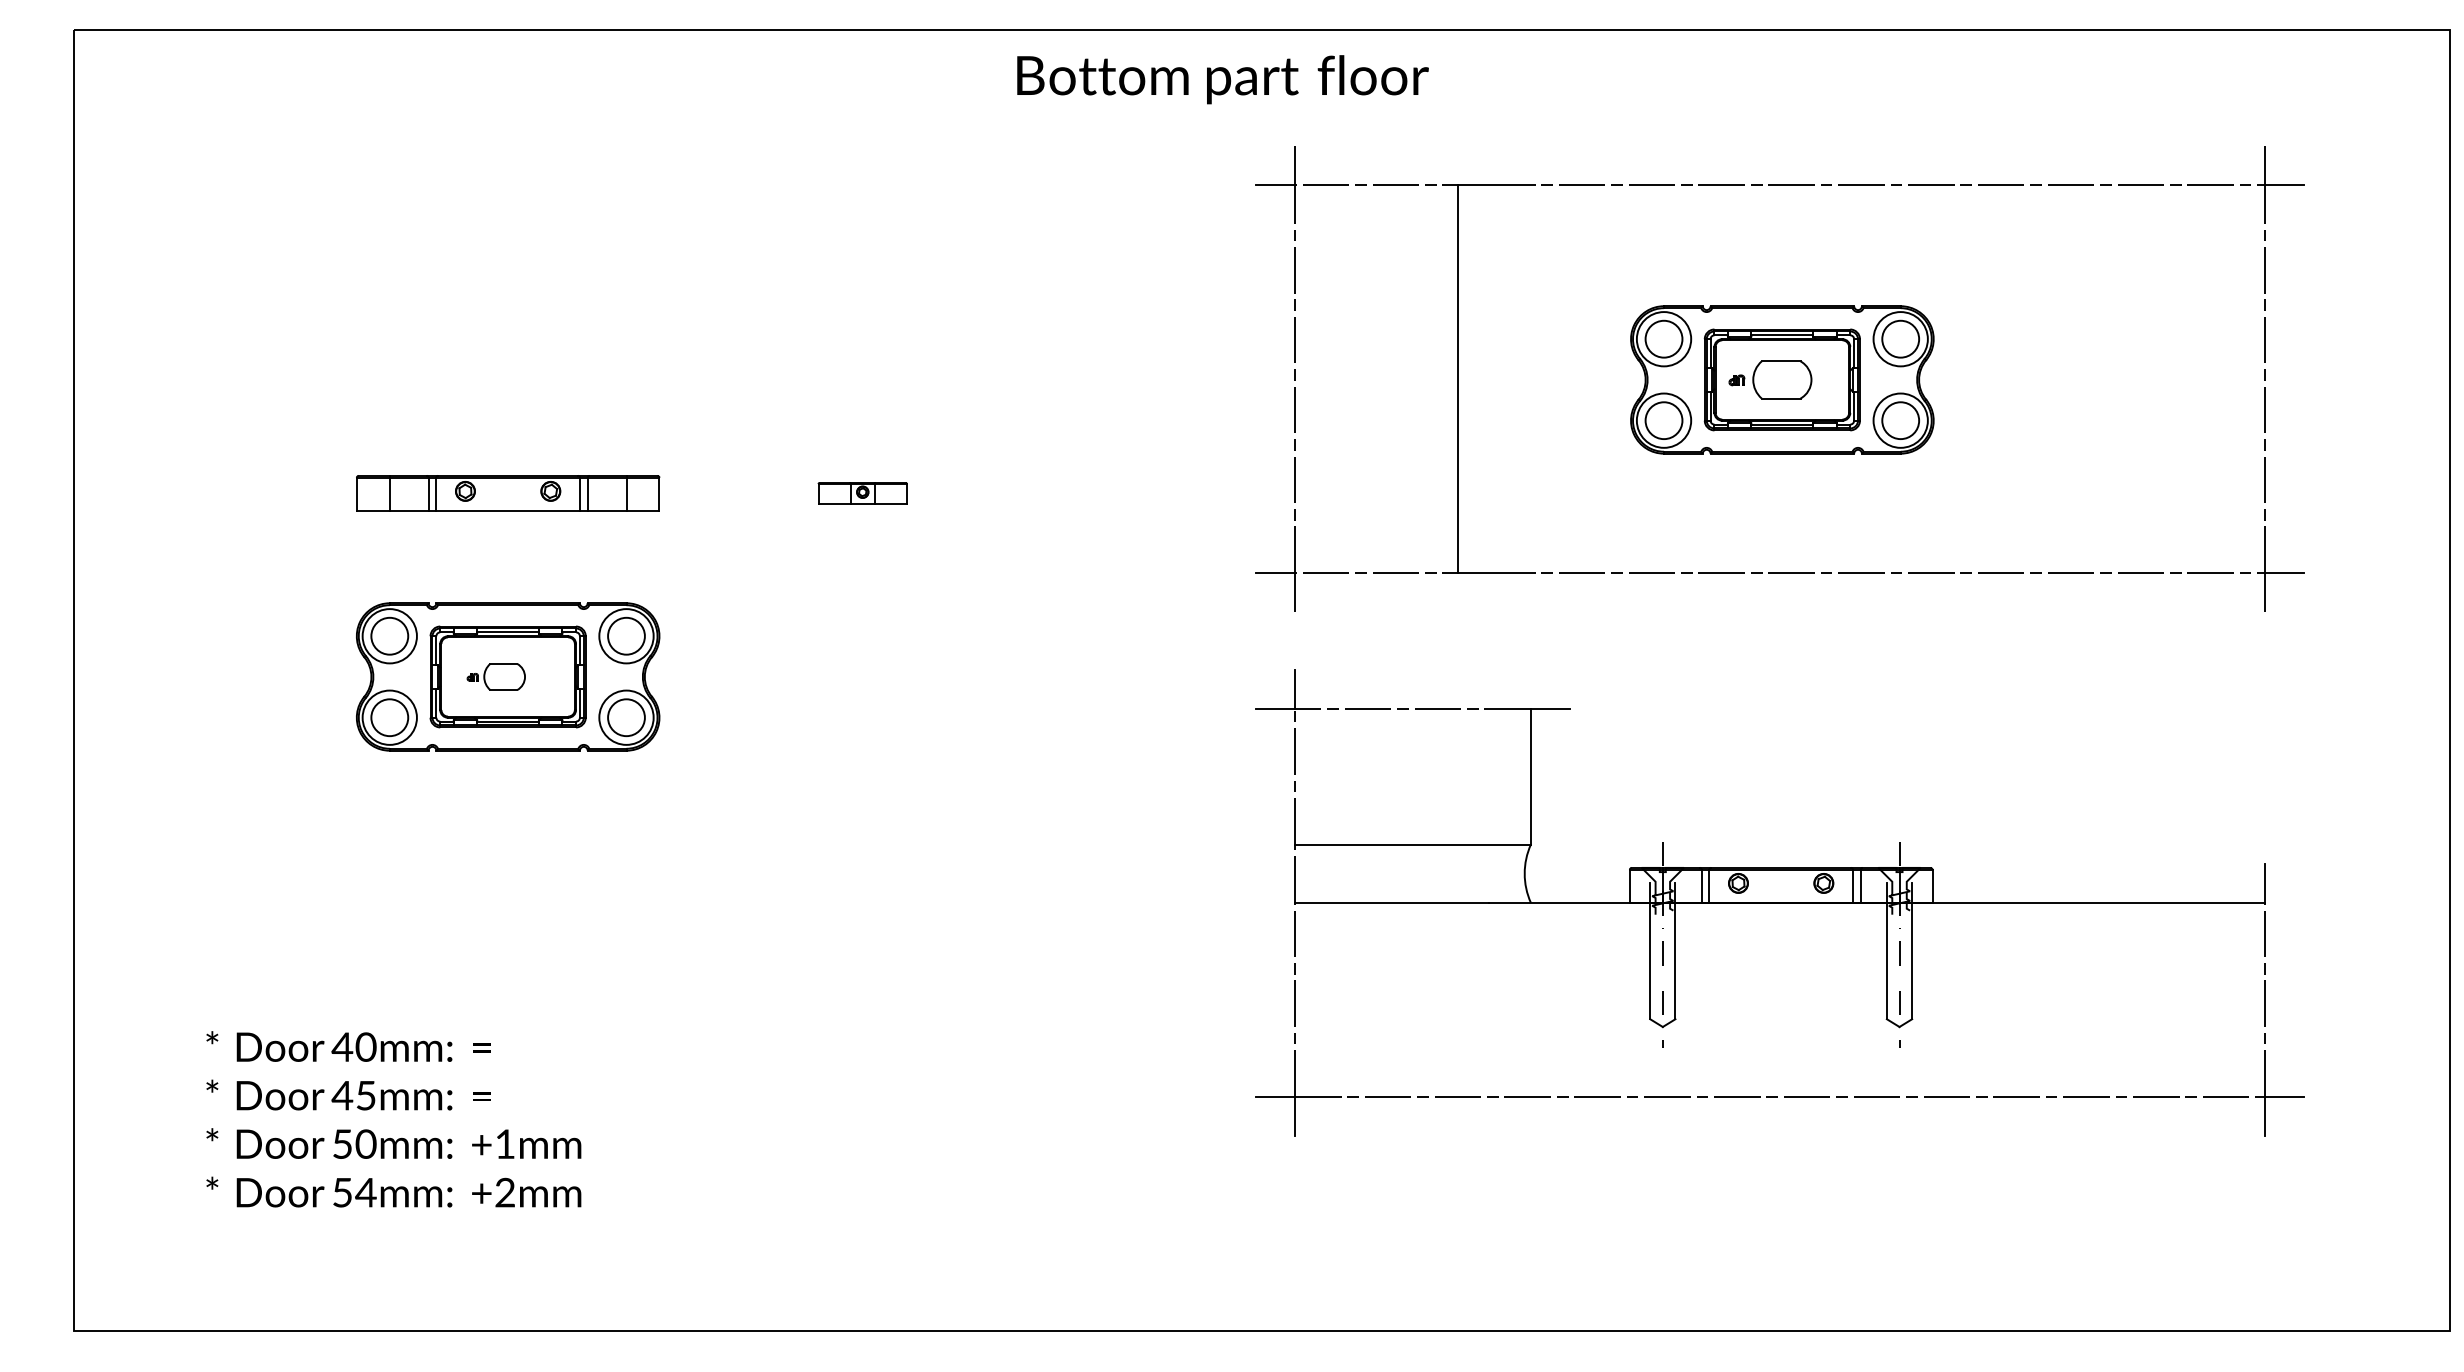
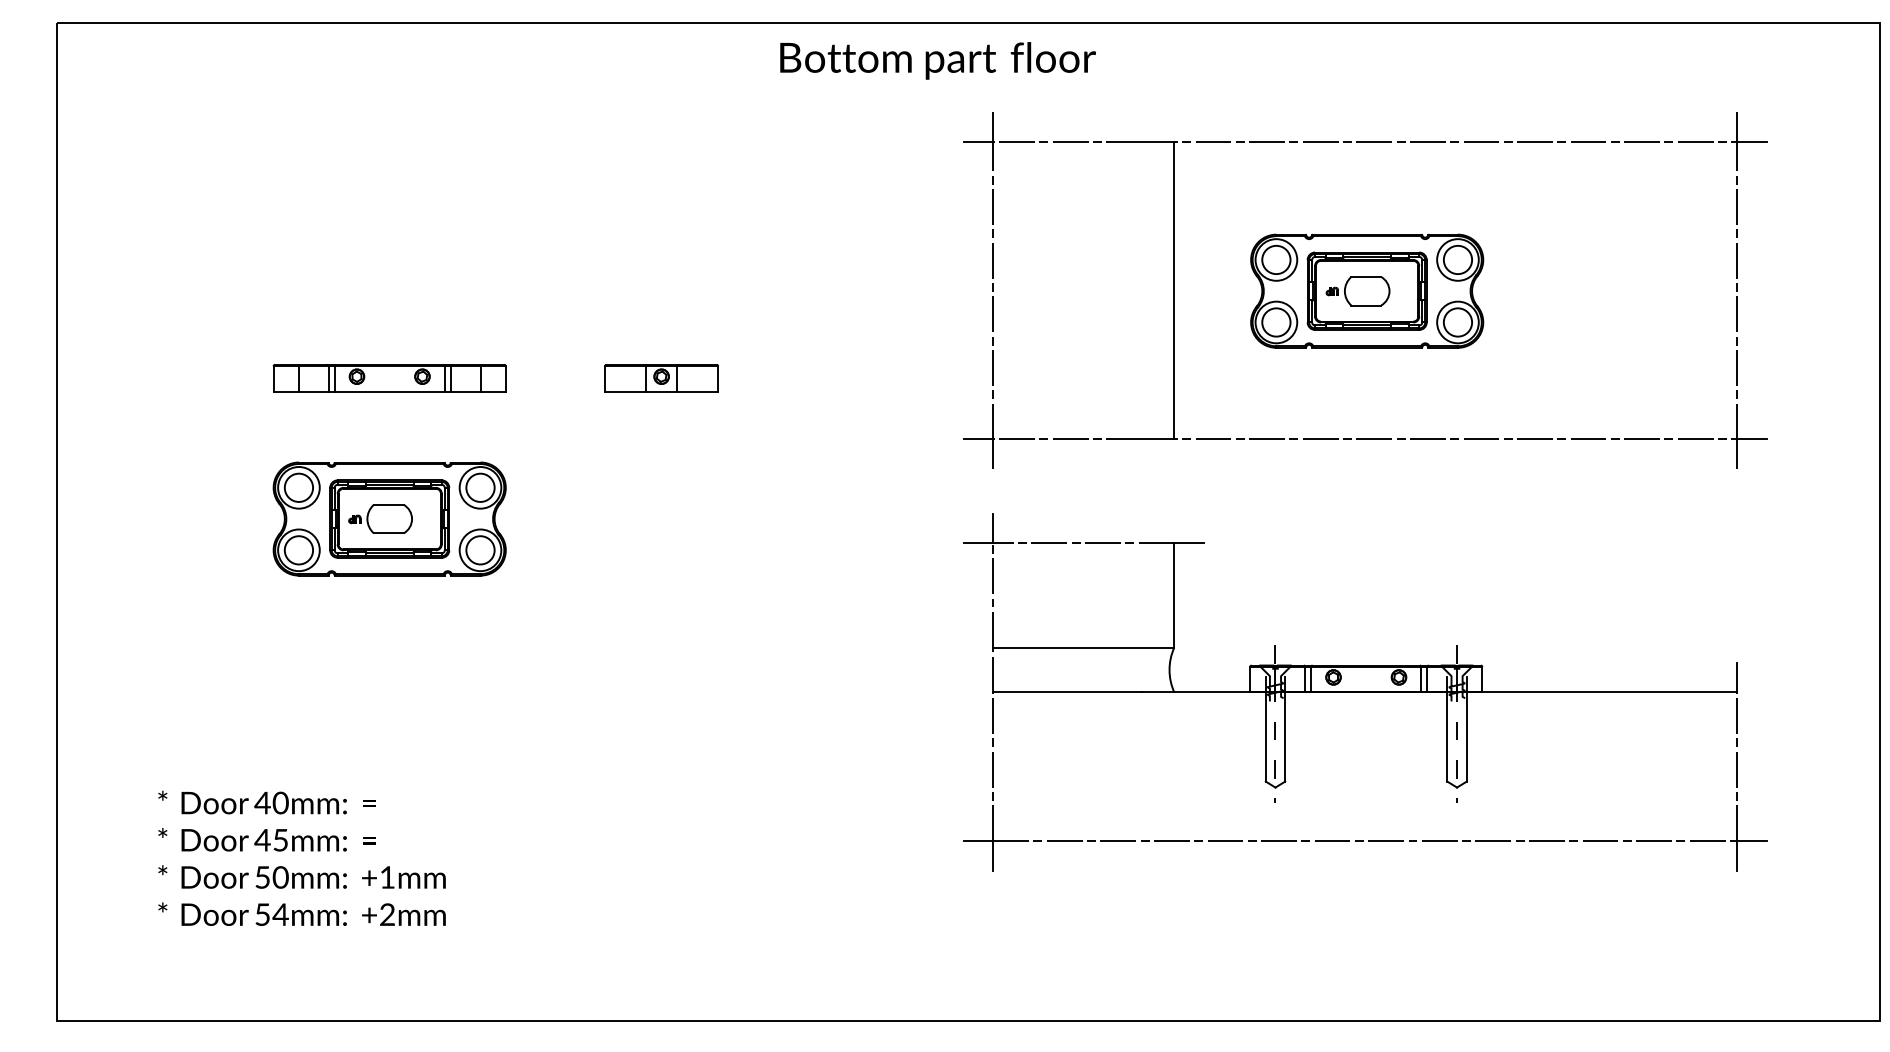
line: (1457, 378) -> (1173, 290), moved
part: (862, 493) -> (661, 378), size x1.67
part: (496, 676) -> (380, 518), size x1.43

